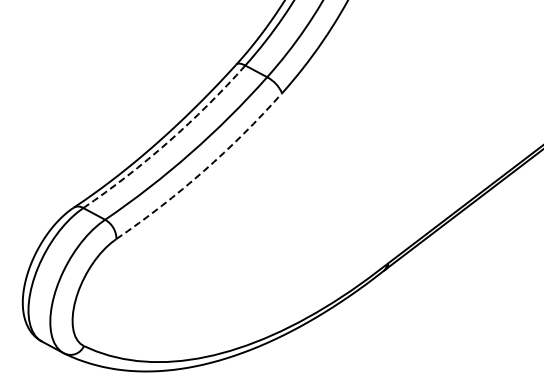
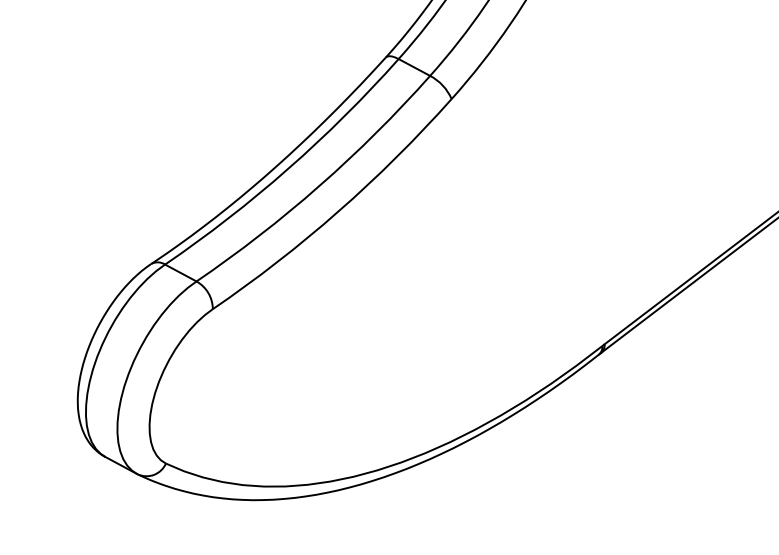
arc: (168, 141) -> (287, 168), dashed -> solid
arc: (203, 171) -> (338, 211), dashed -> solid

